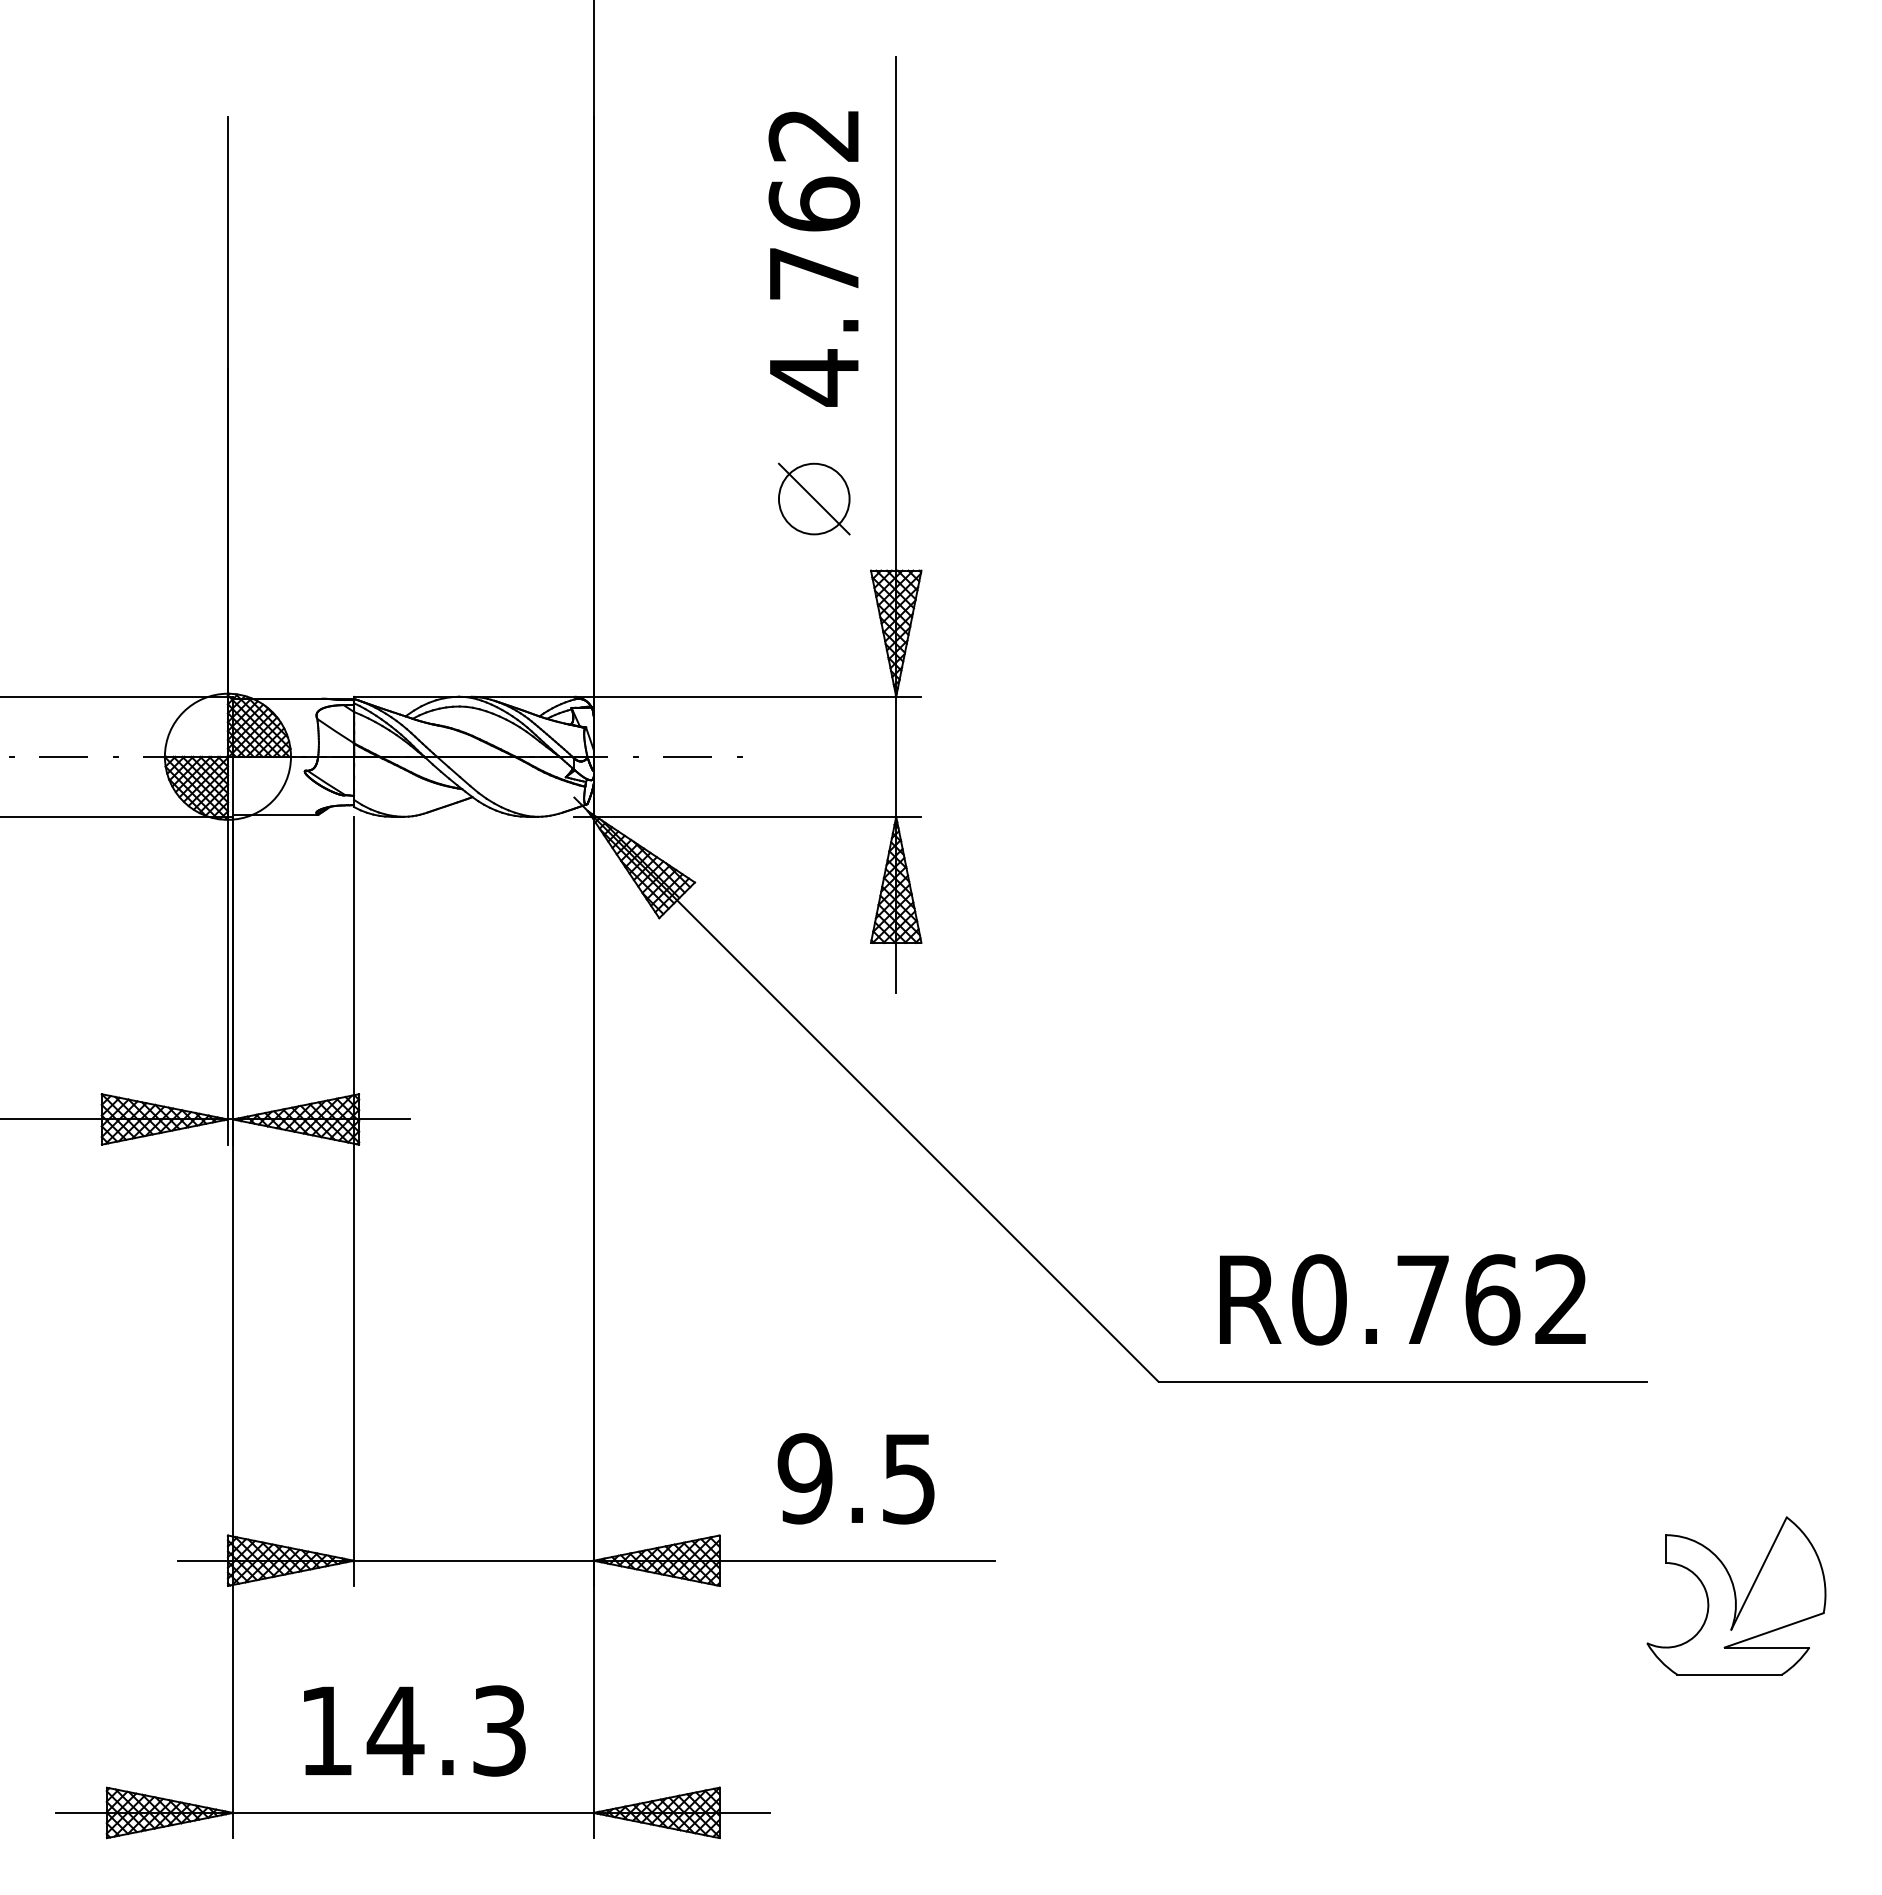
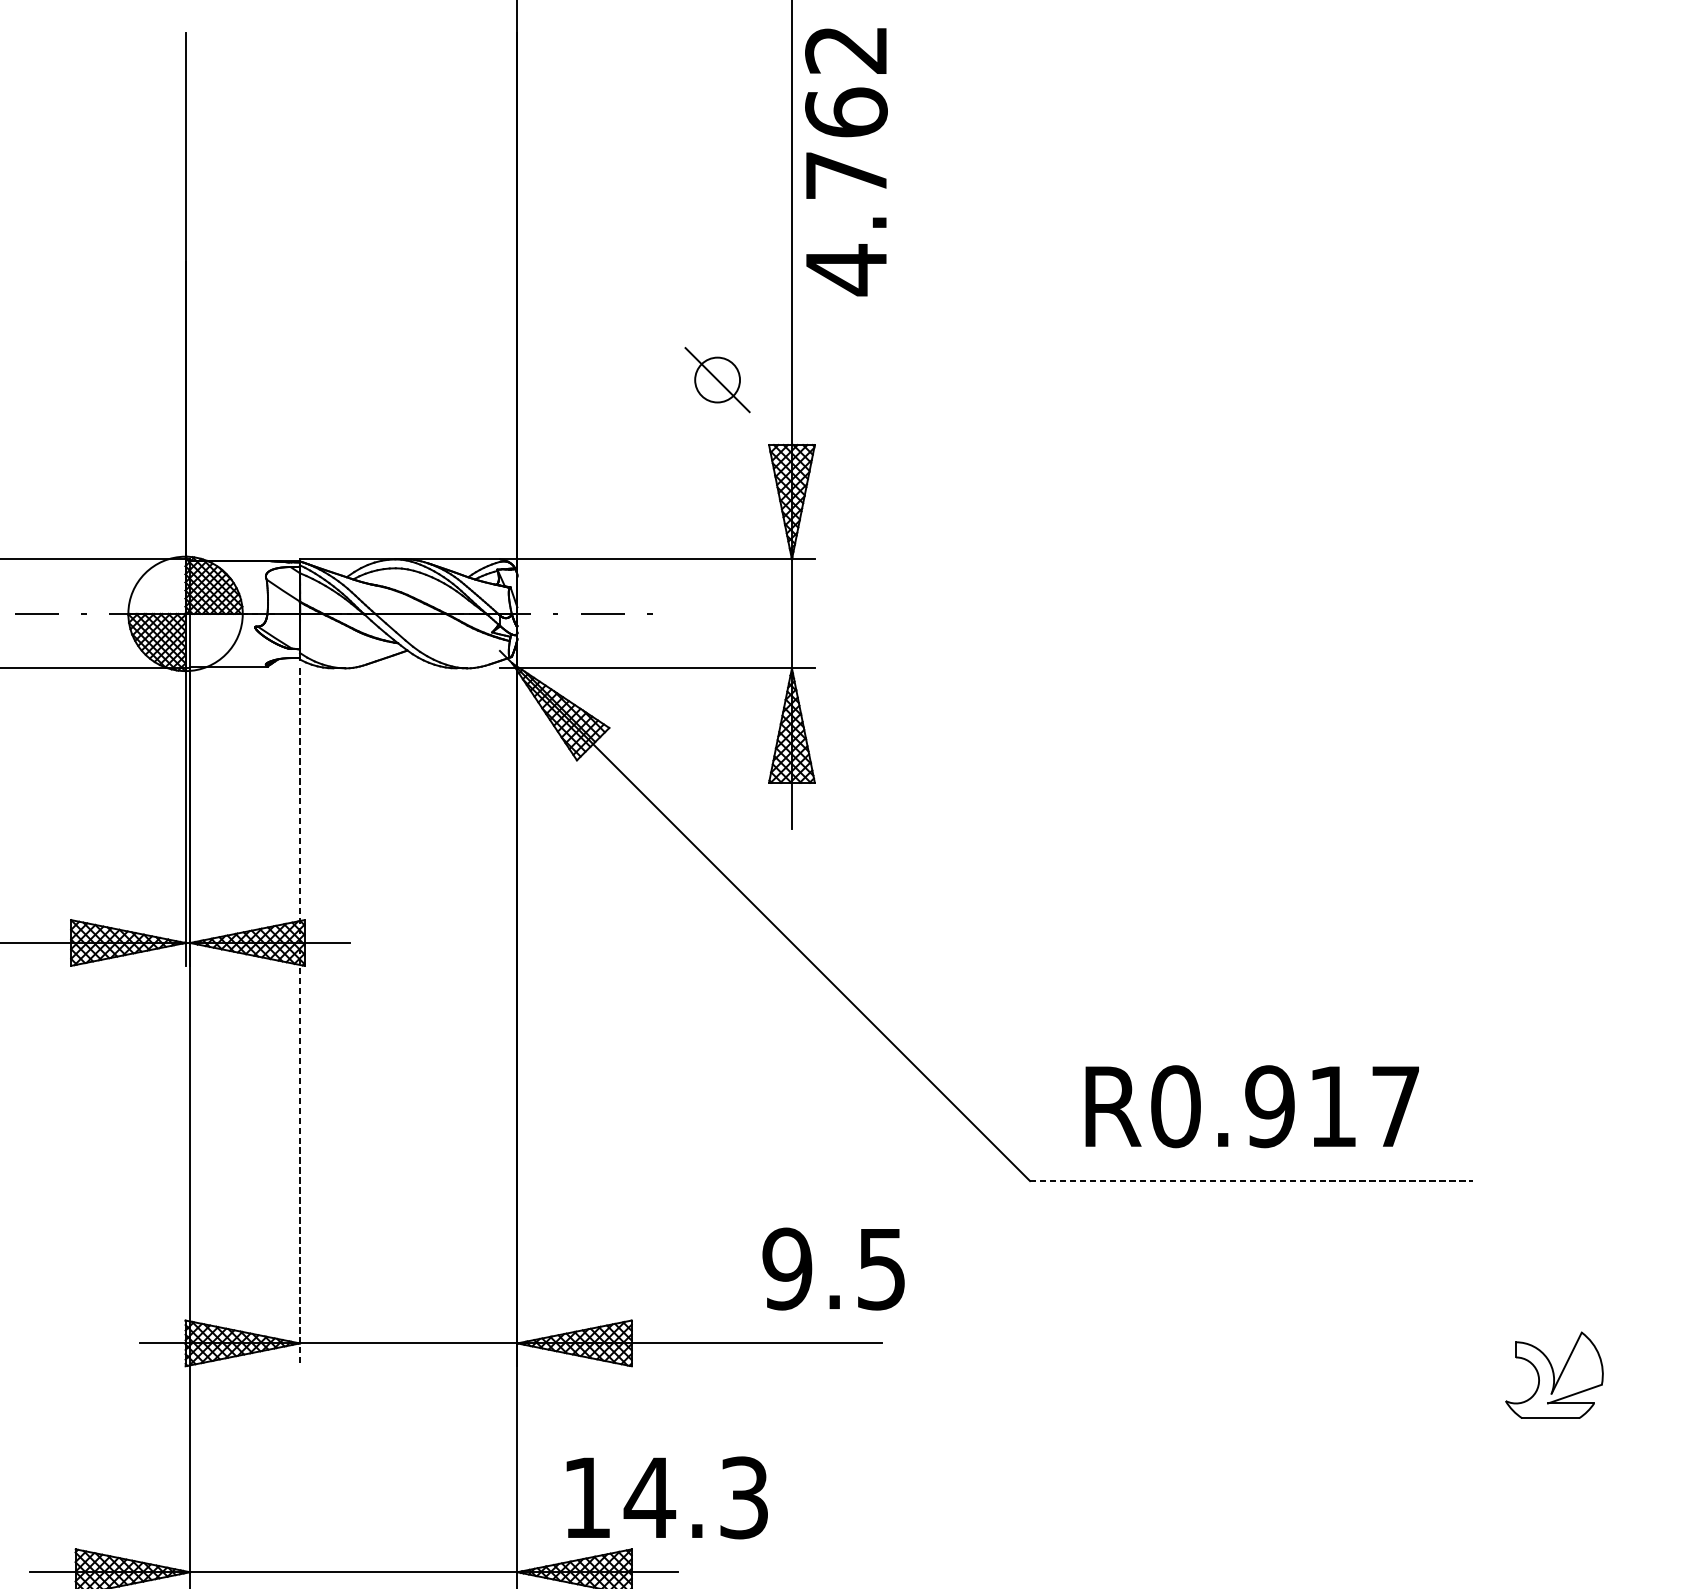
text: (813, 258) -> (845, 161), moved
circle: (813, 498) -> (716, 379), size x0.7
line: (354, 1201) -> (300, 1017), solid -> dashed
text: (1491, 1299) -> (1332, 1106), R0.762 -> R0.917
line: (1403, 1381) -> (1252, 1180), solid -> dashed
text: (855, 1478) -> (833, 1268), moved
part: (1736, 1595) -> (1554, 1374), size x0.6
text: (414, 1730) -> (666, 1497), moved

